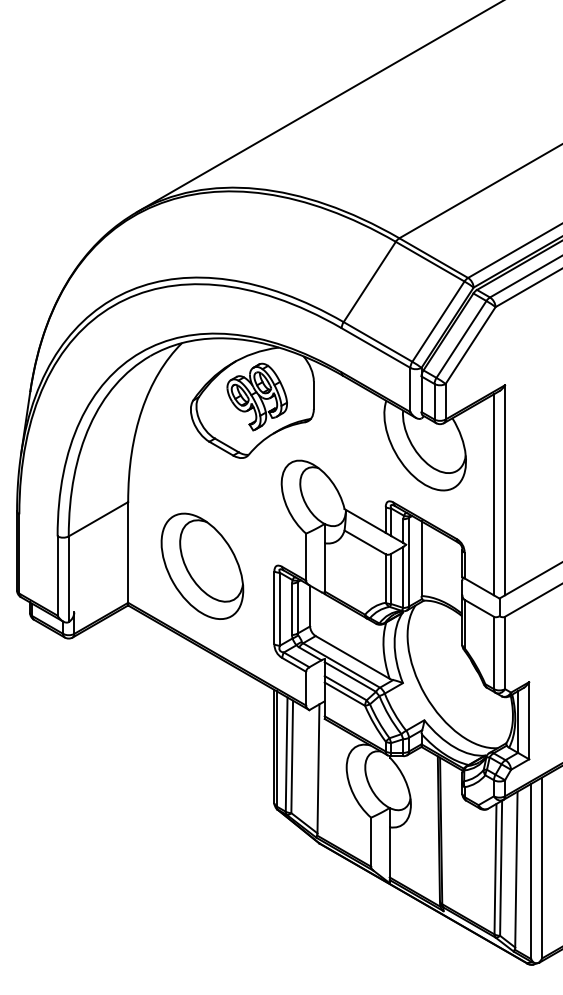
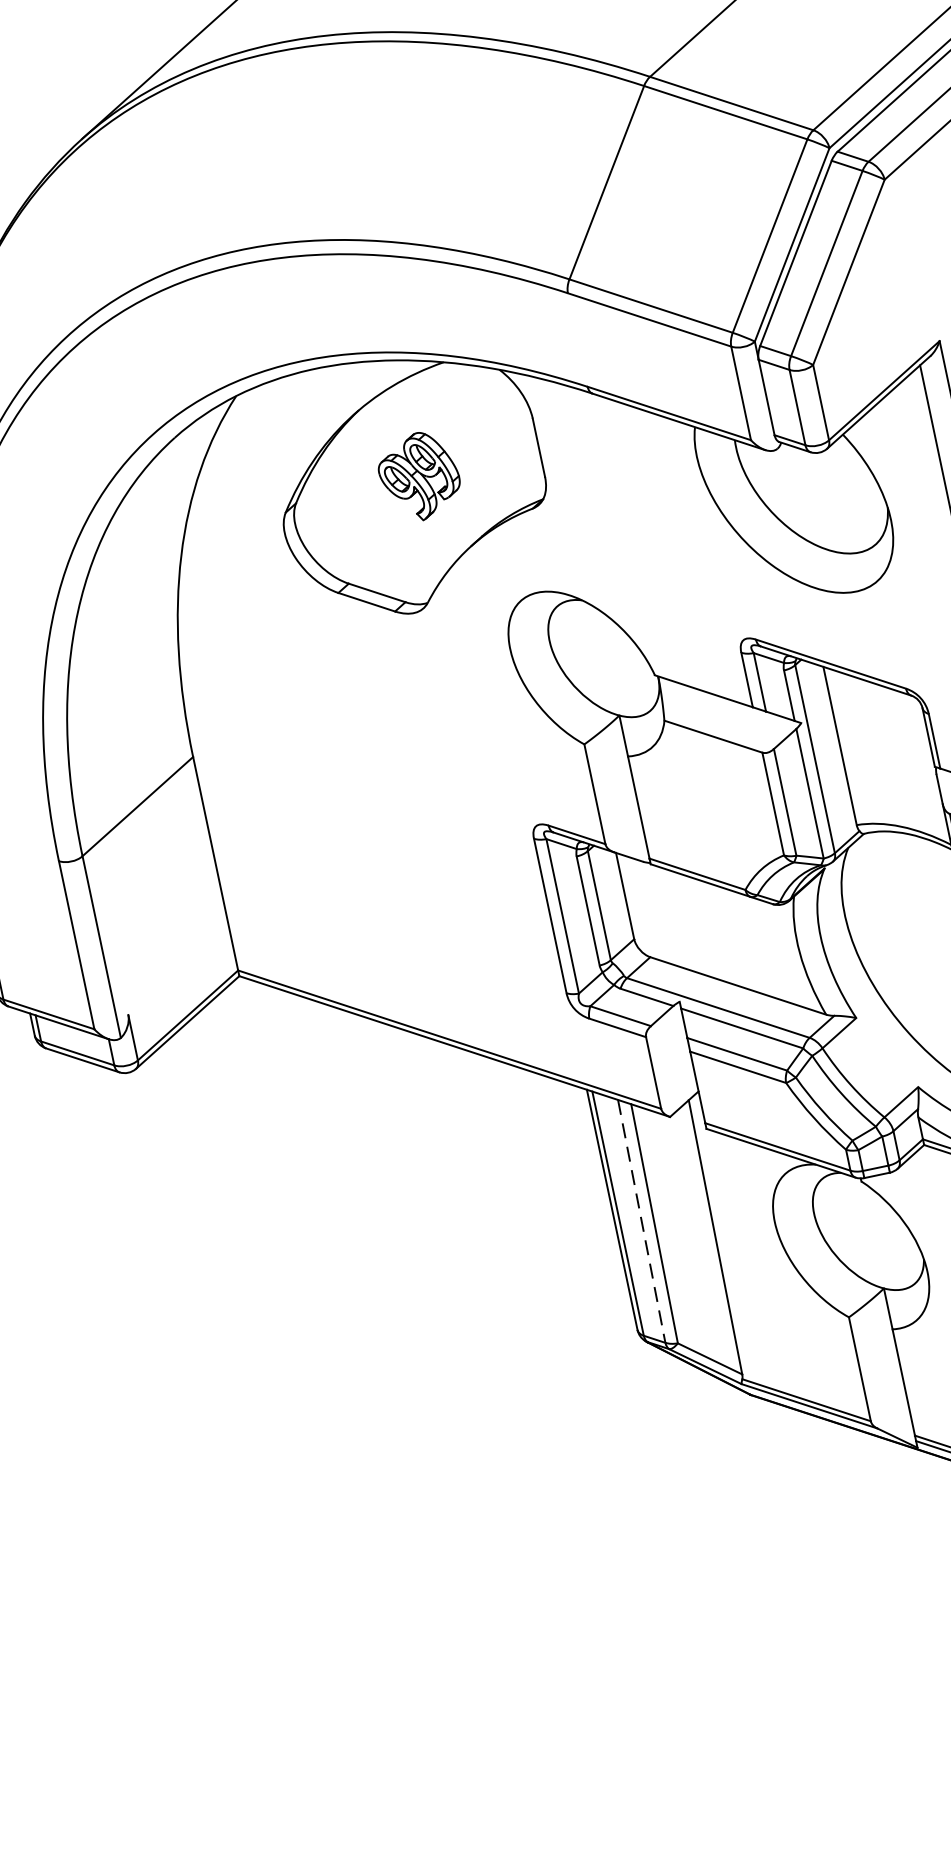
part: (256, 396) -> (417, 475), size x0.6
part: (202, 565) -> (378, 858), removed
line: (286, 755) -> (641, 1223), solid -> dashed

